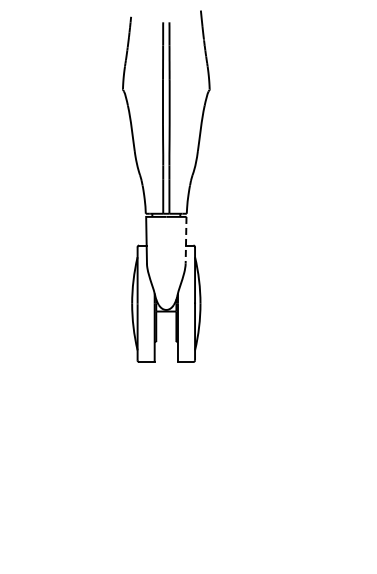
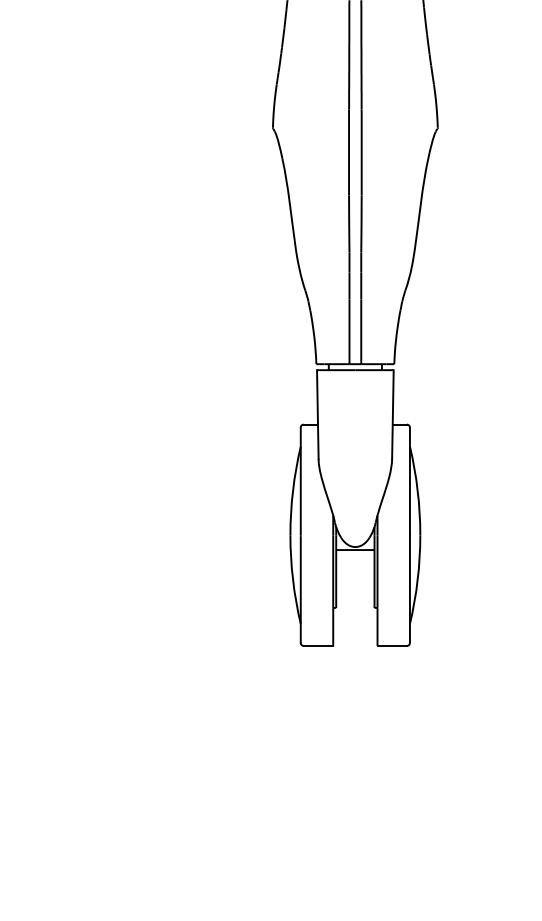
line: (186, 240) -> (393, 414), dashed -> solid

